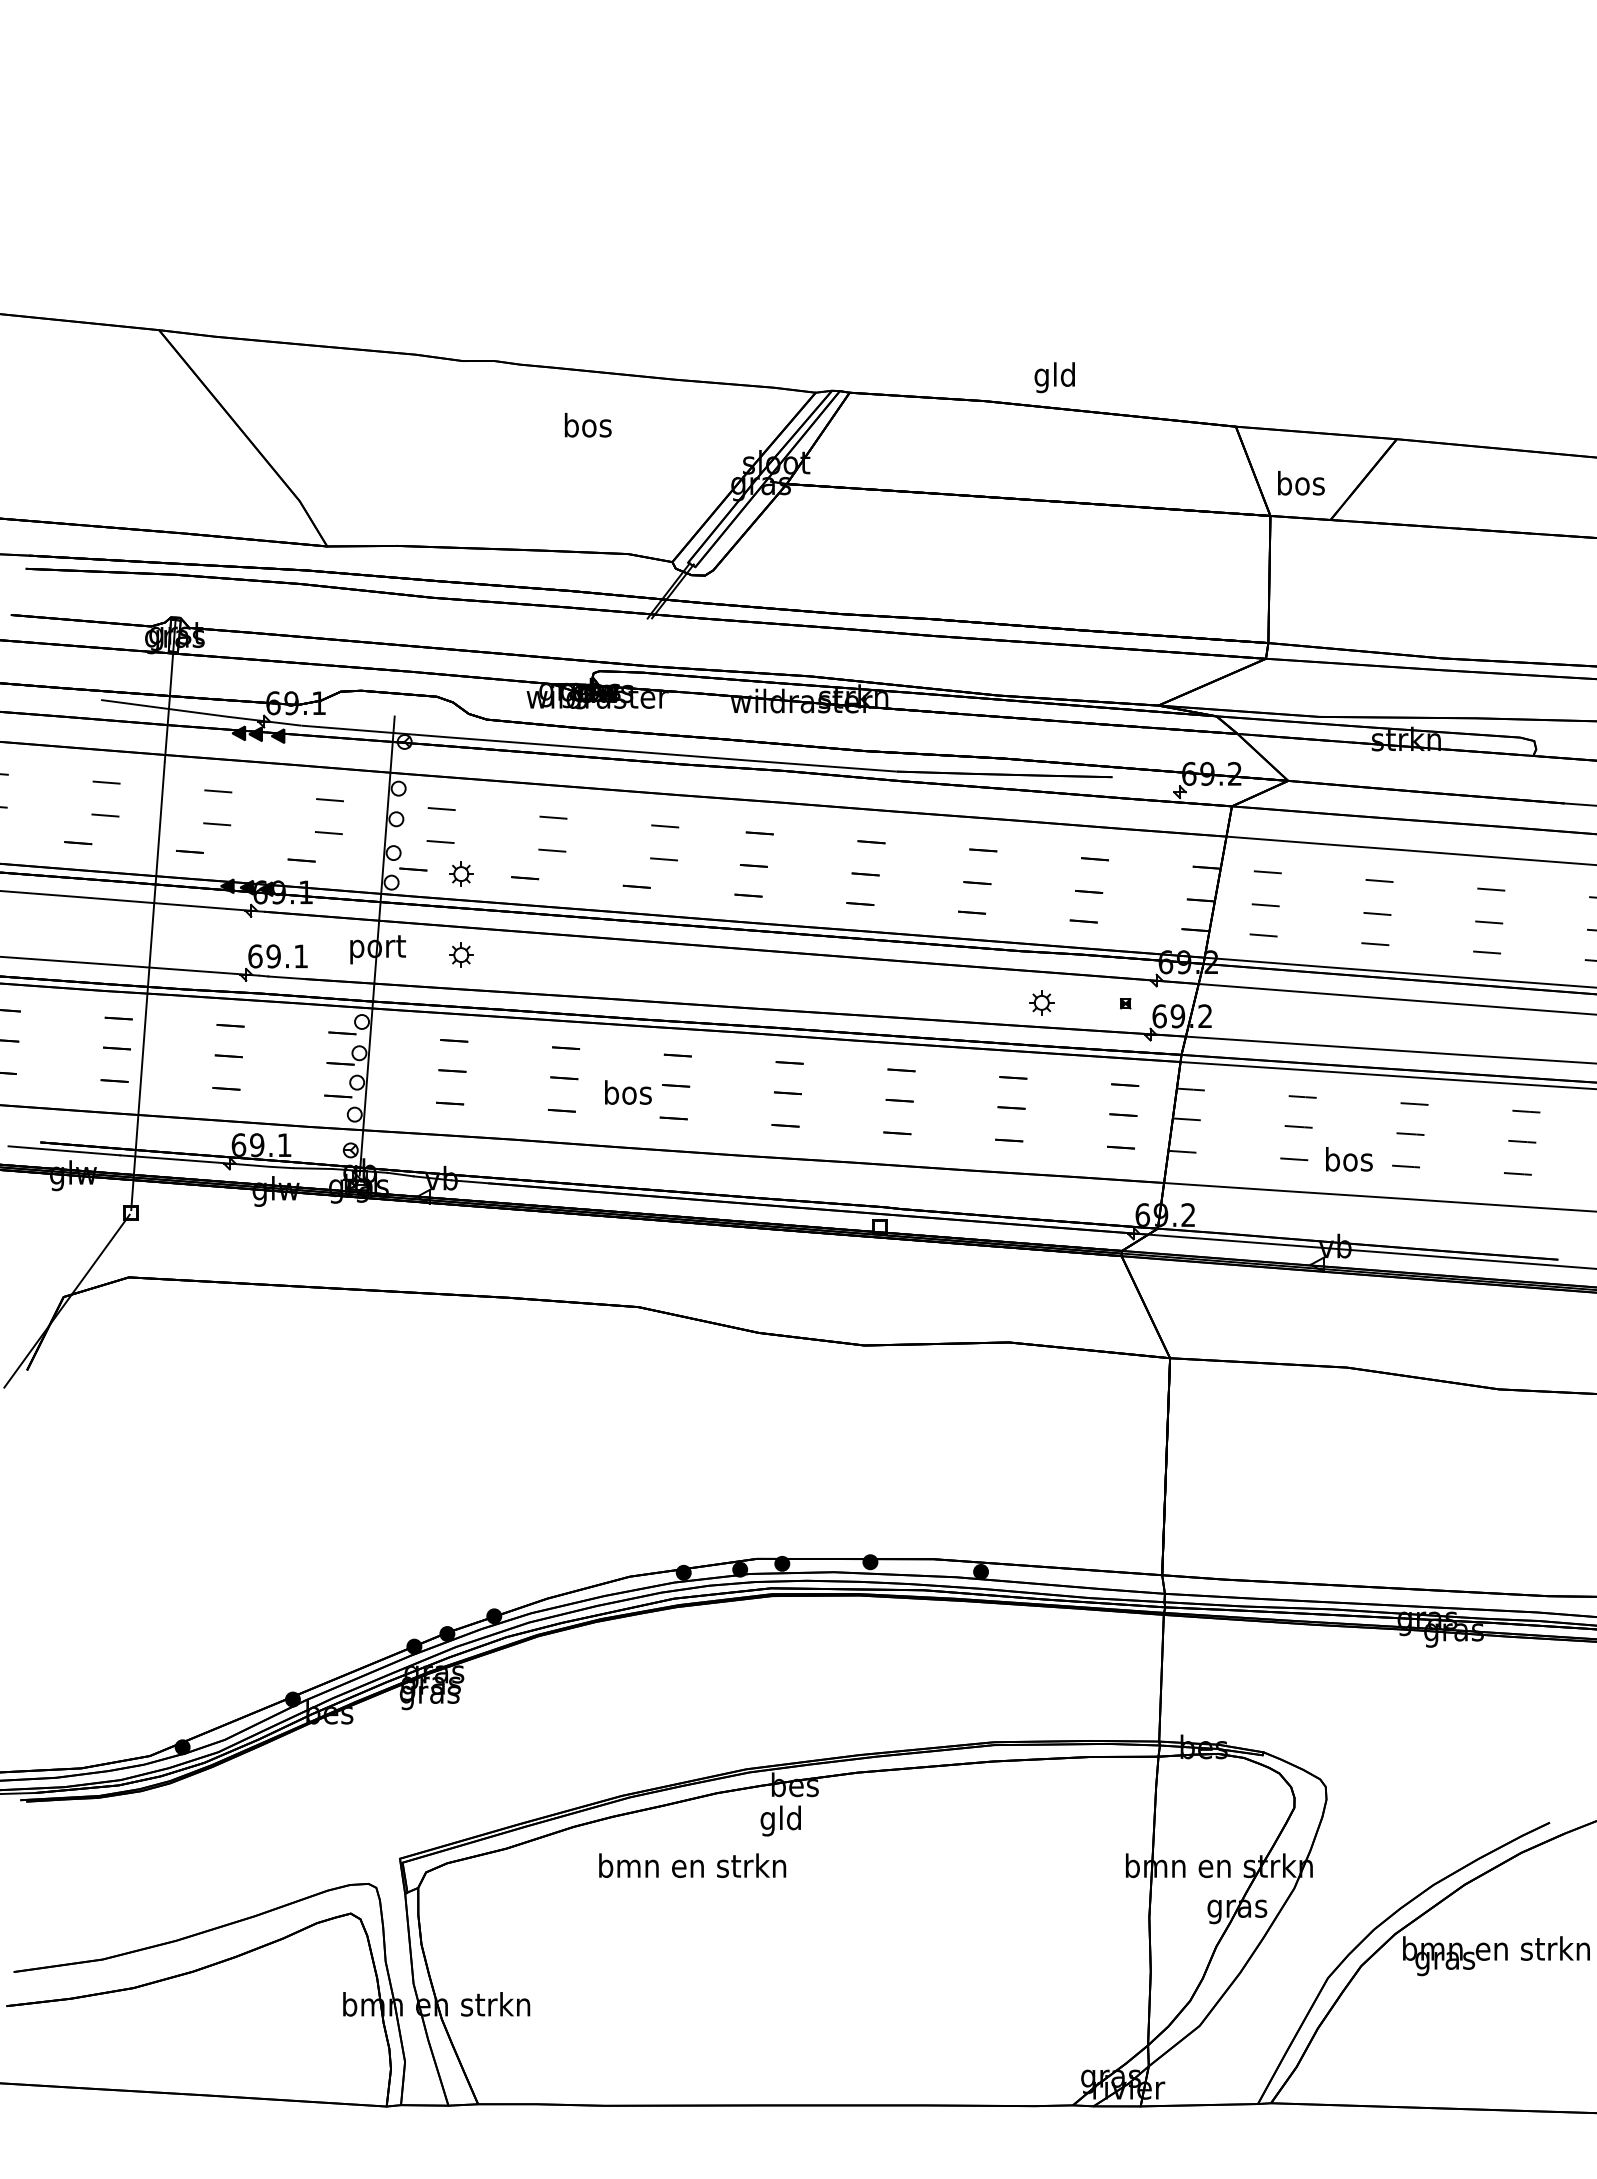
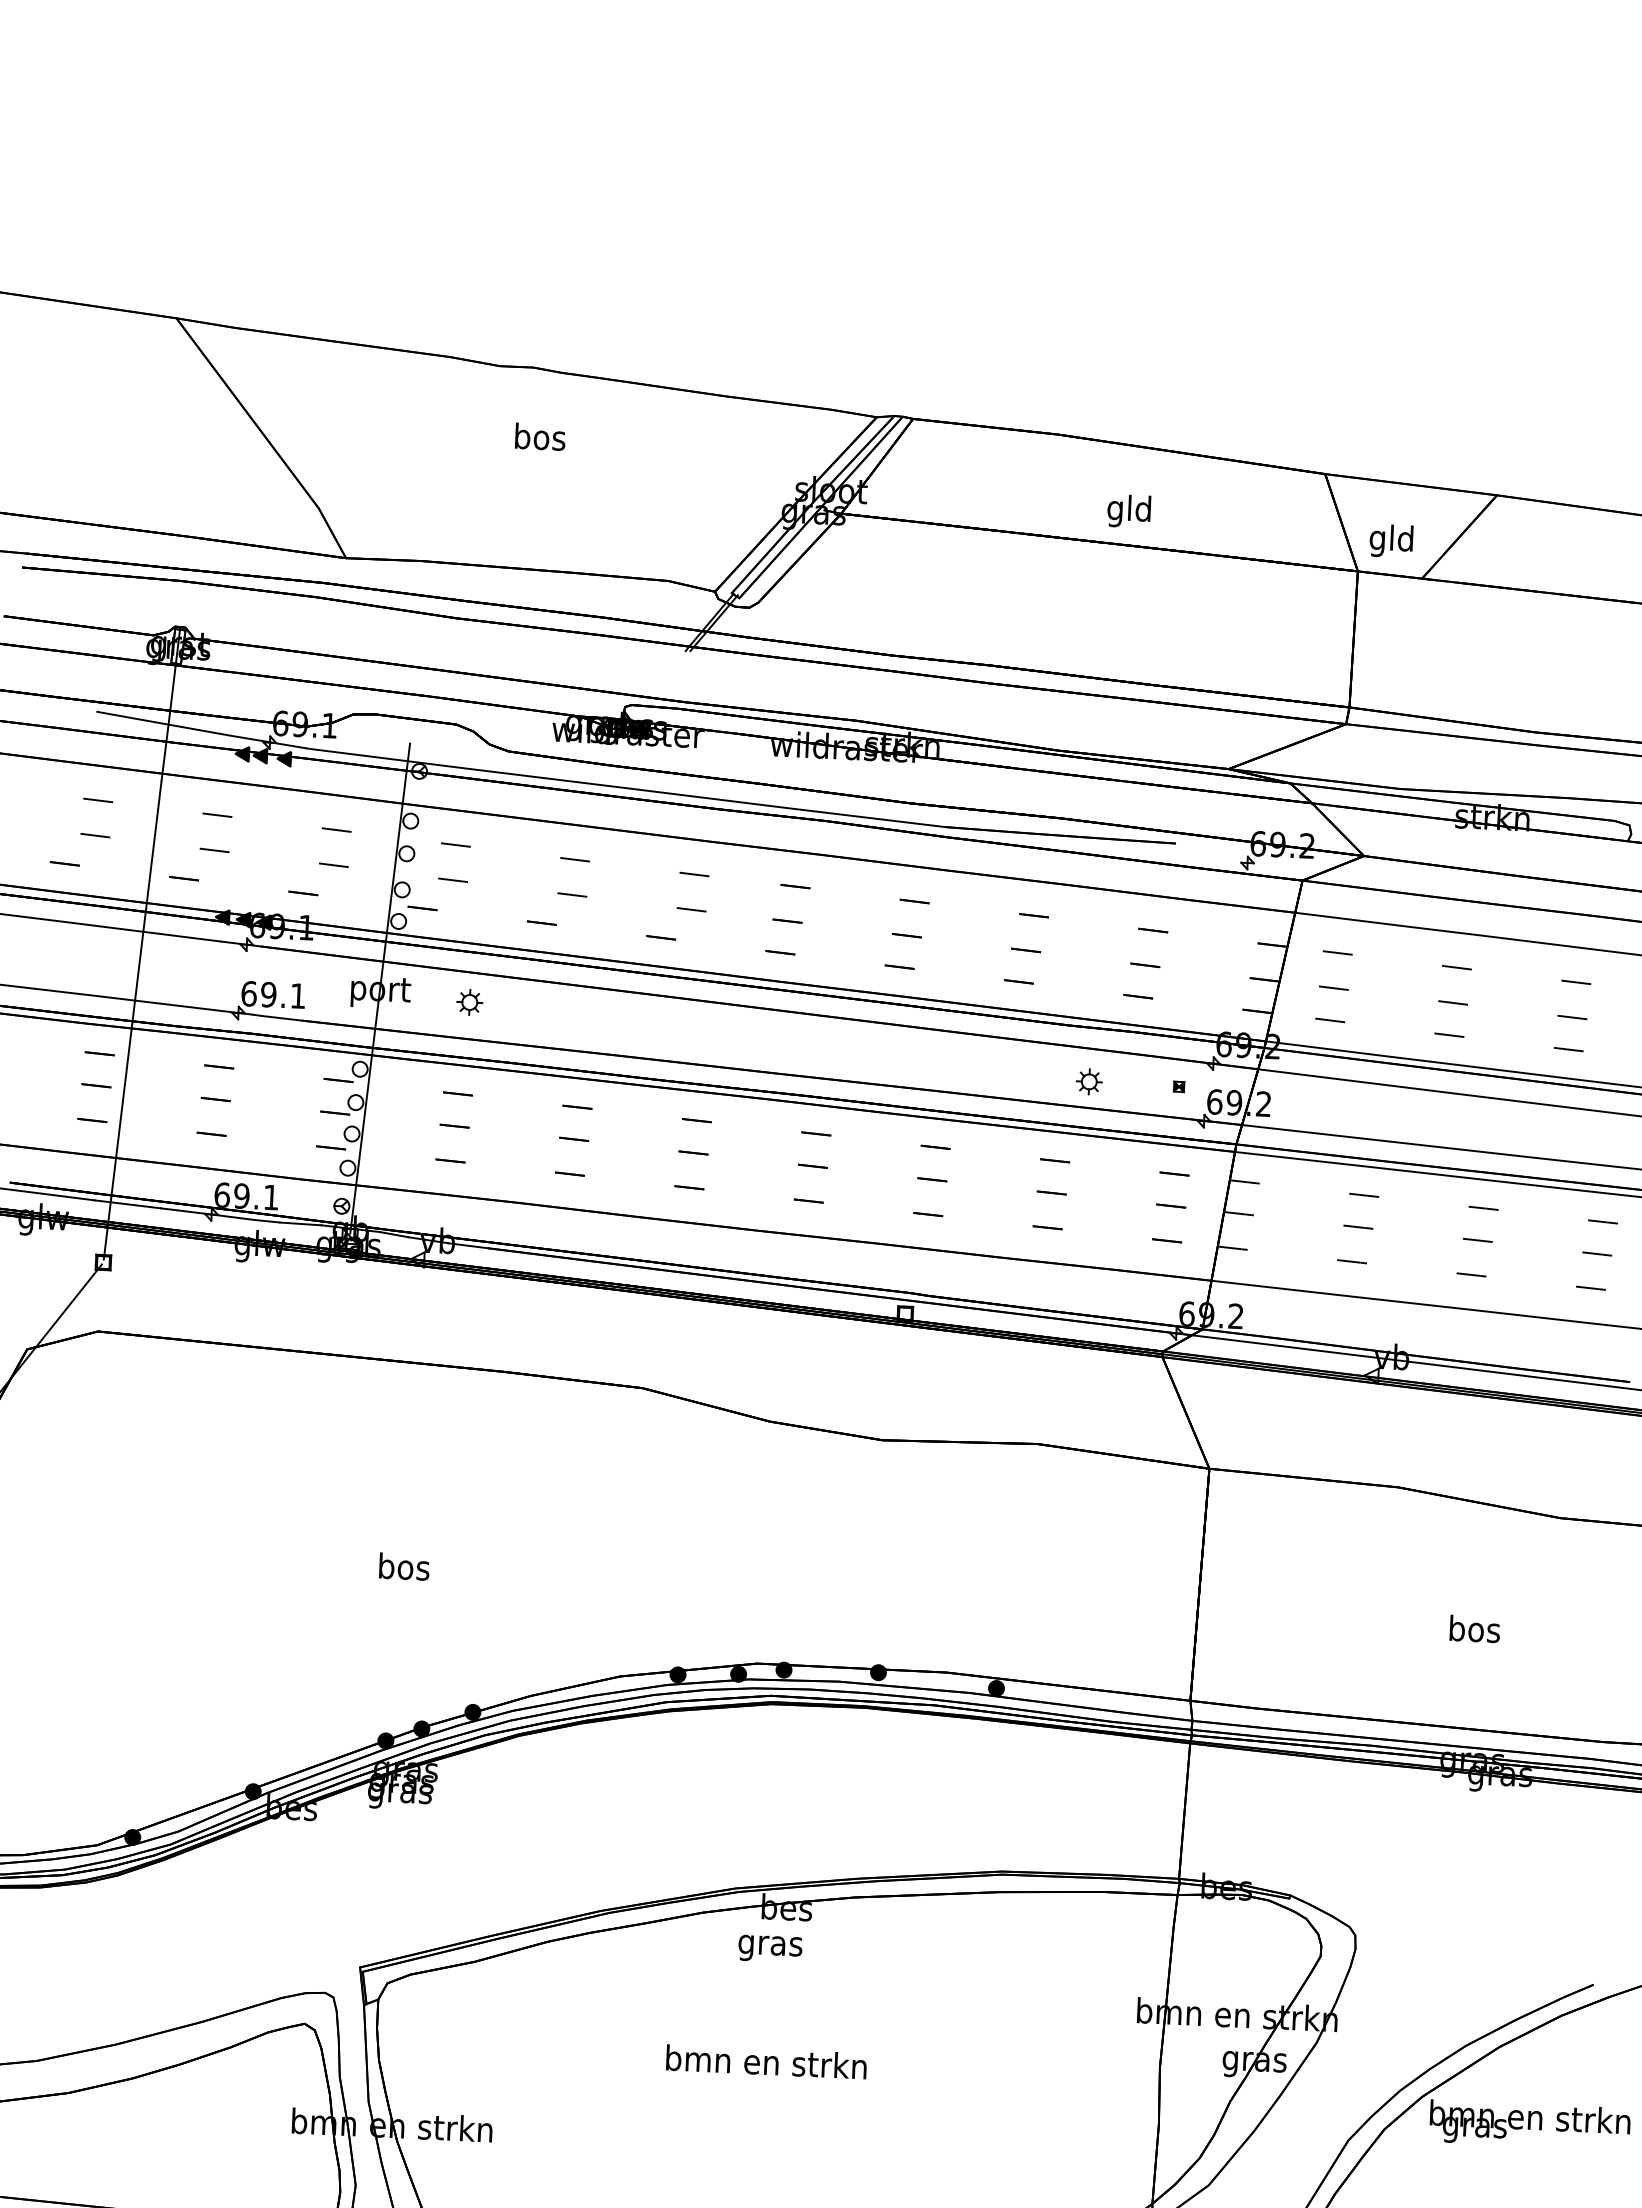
text: (1054, 377) -> (1128, 511), moved
text: (587, 425) -> (539, 437), moved
text: (1301, 485) -> (1392, 540), bos -> gld
part: (461, 873) -> (473, 915), removed
text: (628, 1092) -> (404, 1566), moved
text: (1349, 1159) -> (1475, 1629), moved
text: (781, 1820) -> (770, 1945), gld -> gras
text: (692, 1865) -> (766, 2061), moved

